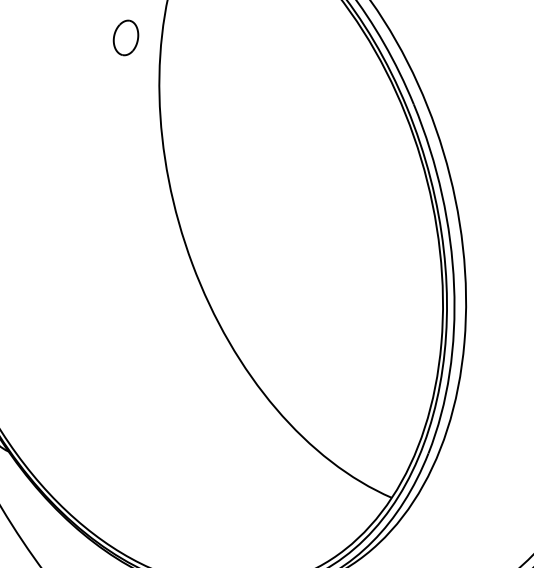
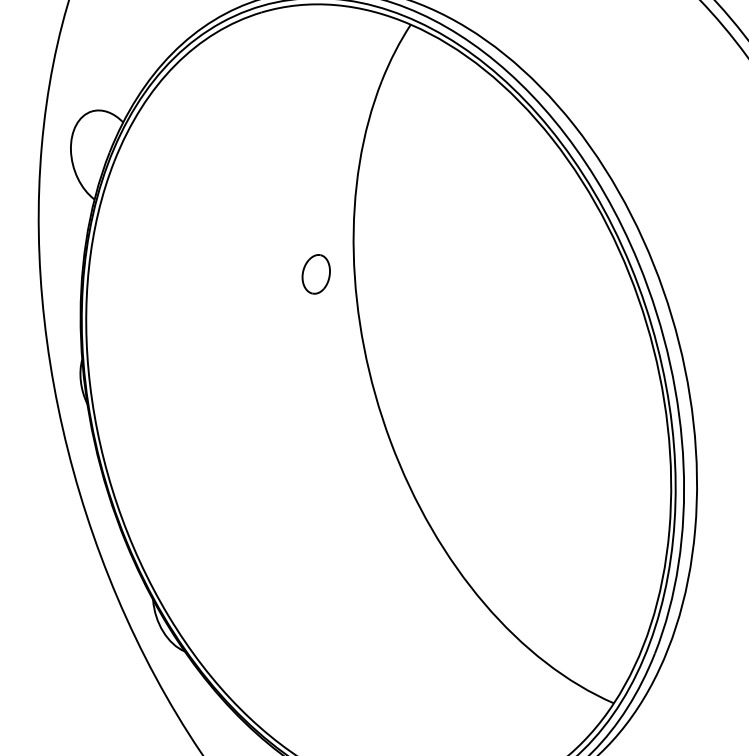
part: (125, 38) -> (315, 274), moved

